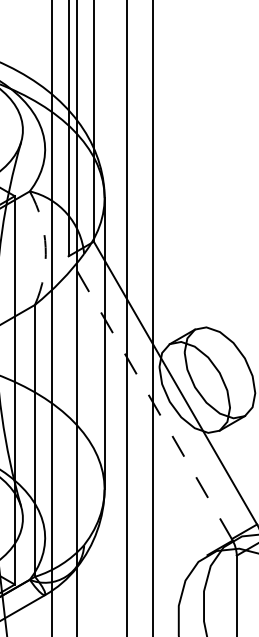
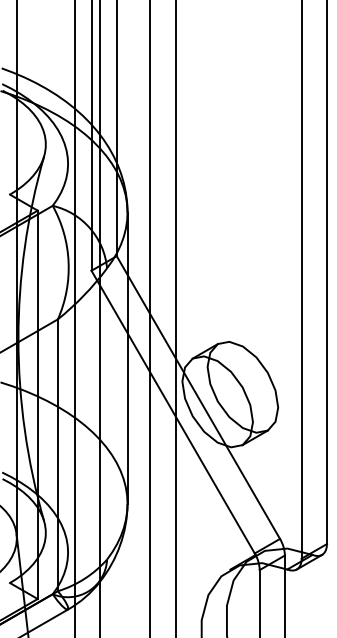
arc: (45, 248) -> (68, 262), dashed -> solid
line: (149, 397) -> (172, 411), dashed -> solid

